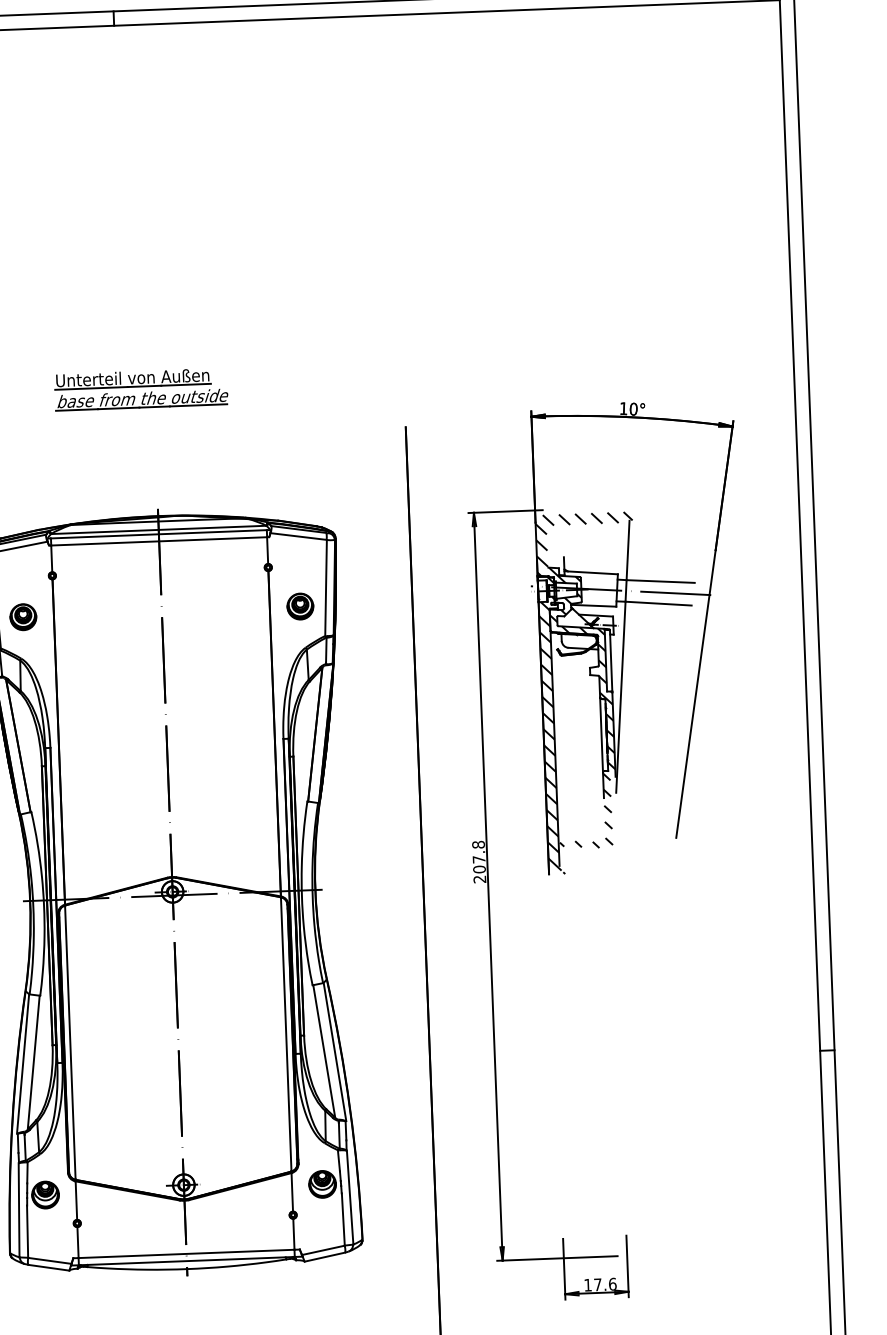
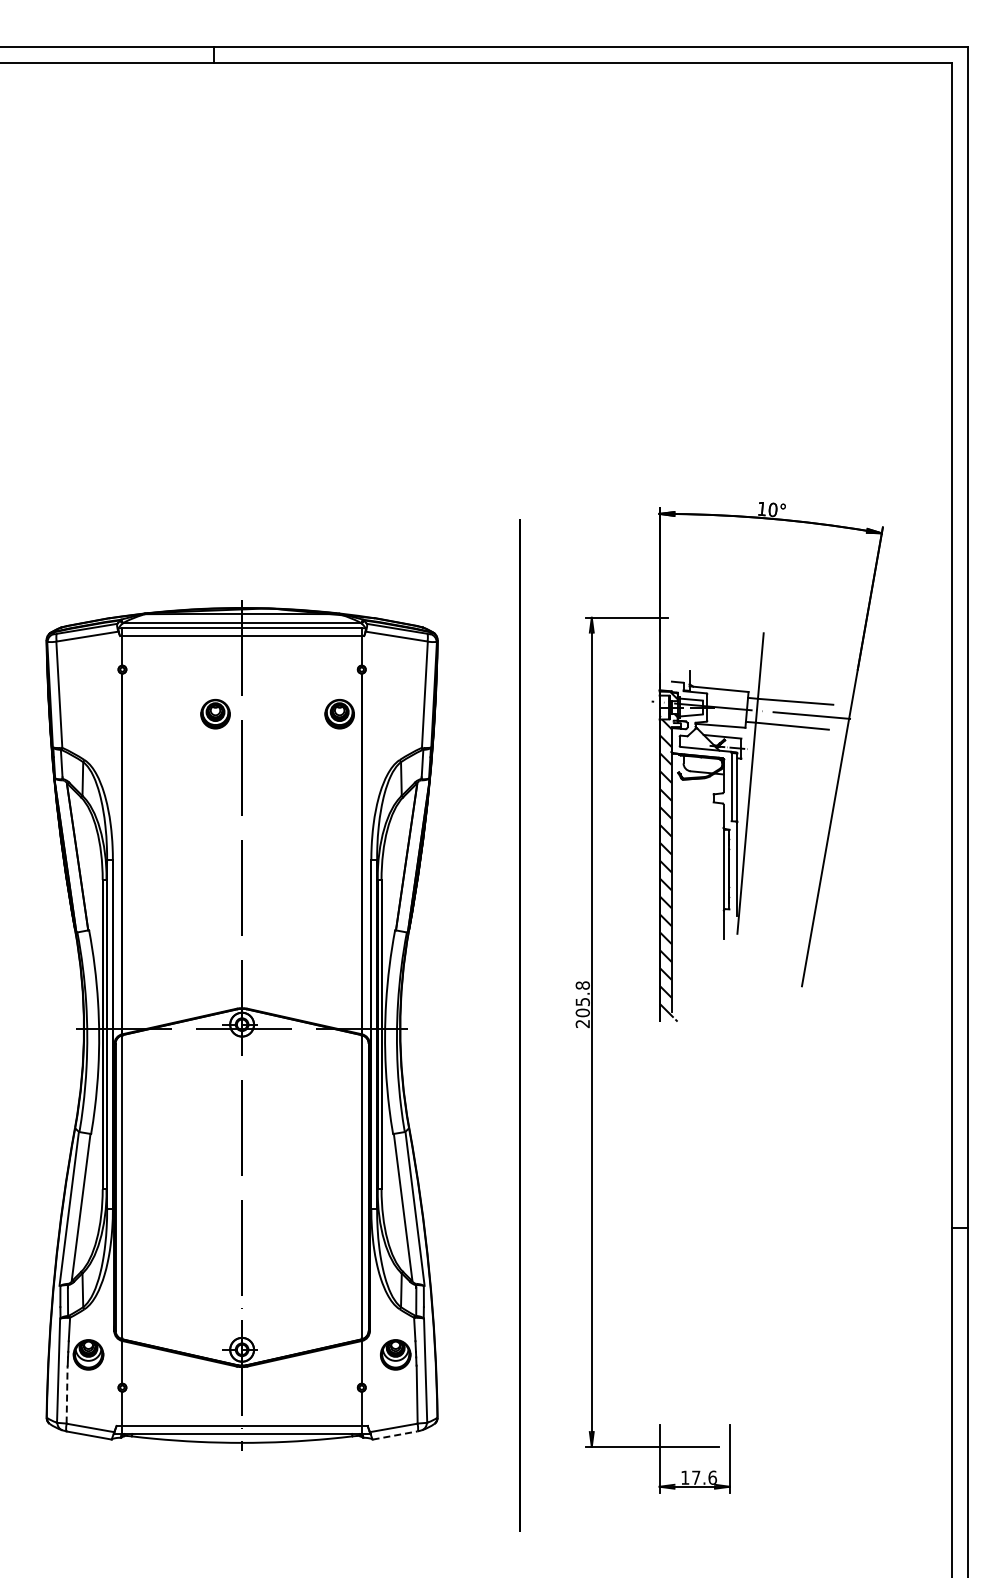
part: (141, 388) -> (228, 466), removed
part: (300, 606) -> (339, 714), moved
part: (23, 617) -> (215, 714), moved
hatch: (590, 680) -> (713, 808), removed
text: (478, 860) -> (582, 1002), 207.8 -> 205.8
line: (27, 1231) -> (67, 1394), solid -> dashed
line: (325, 1257) -> (395, 1435), solid -> dashed

